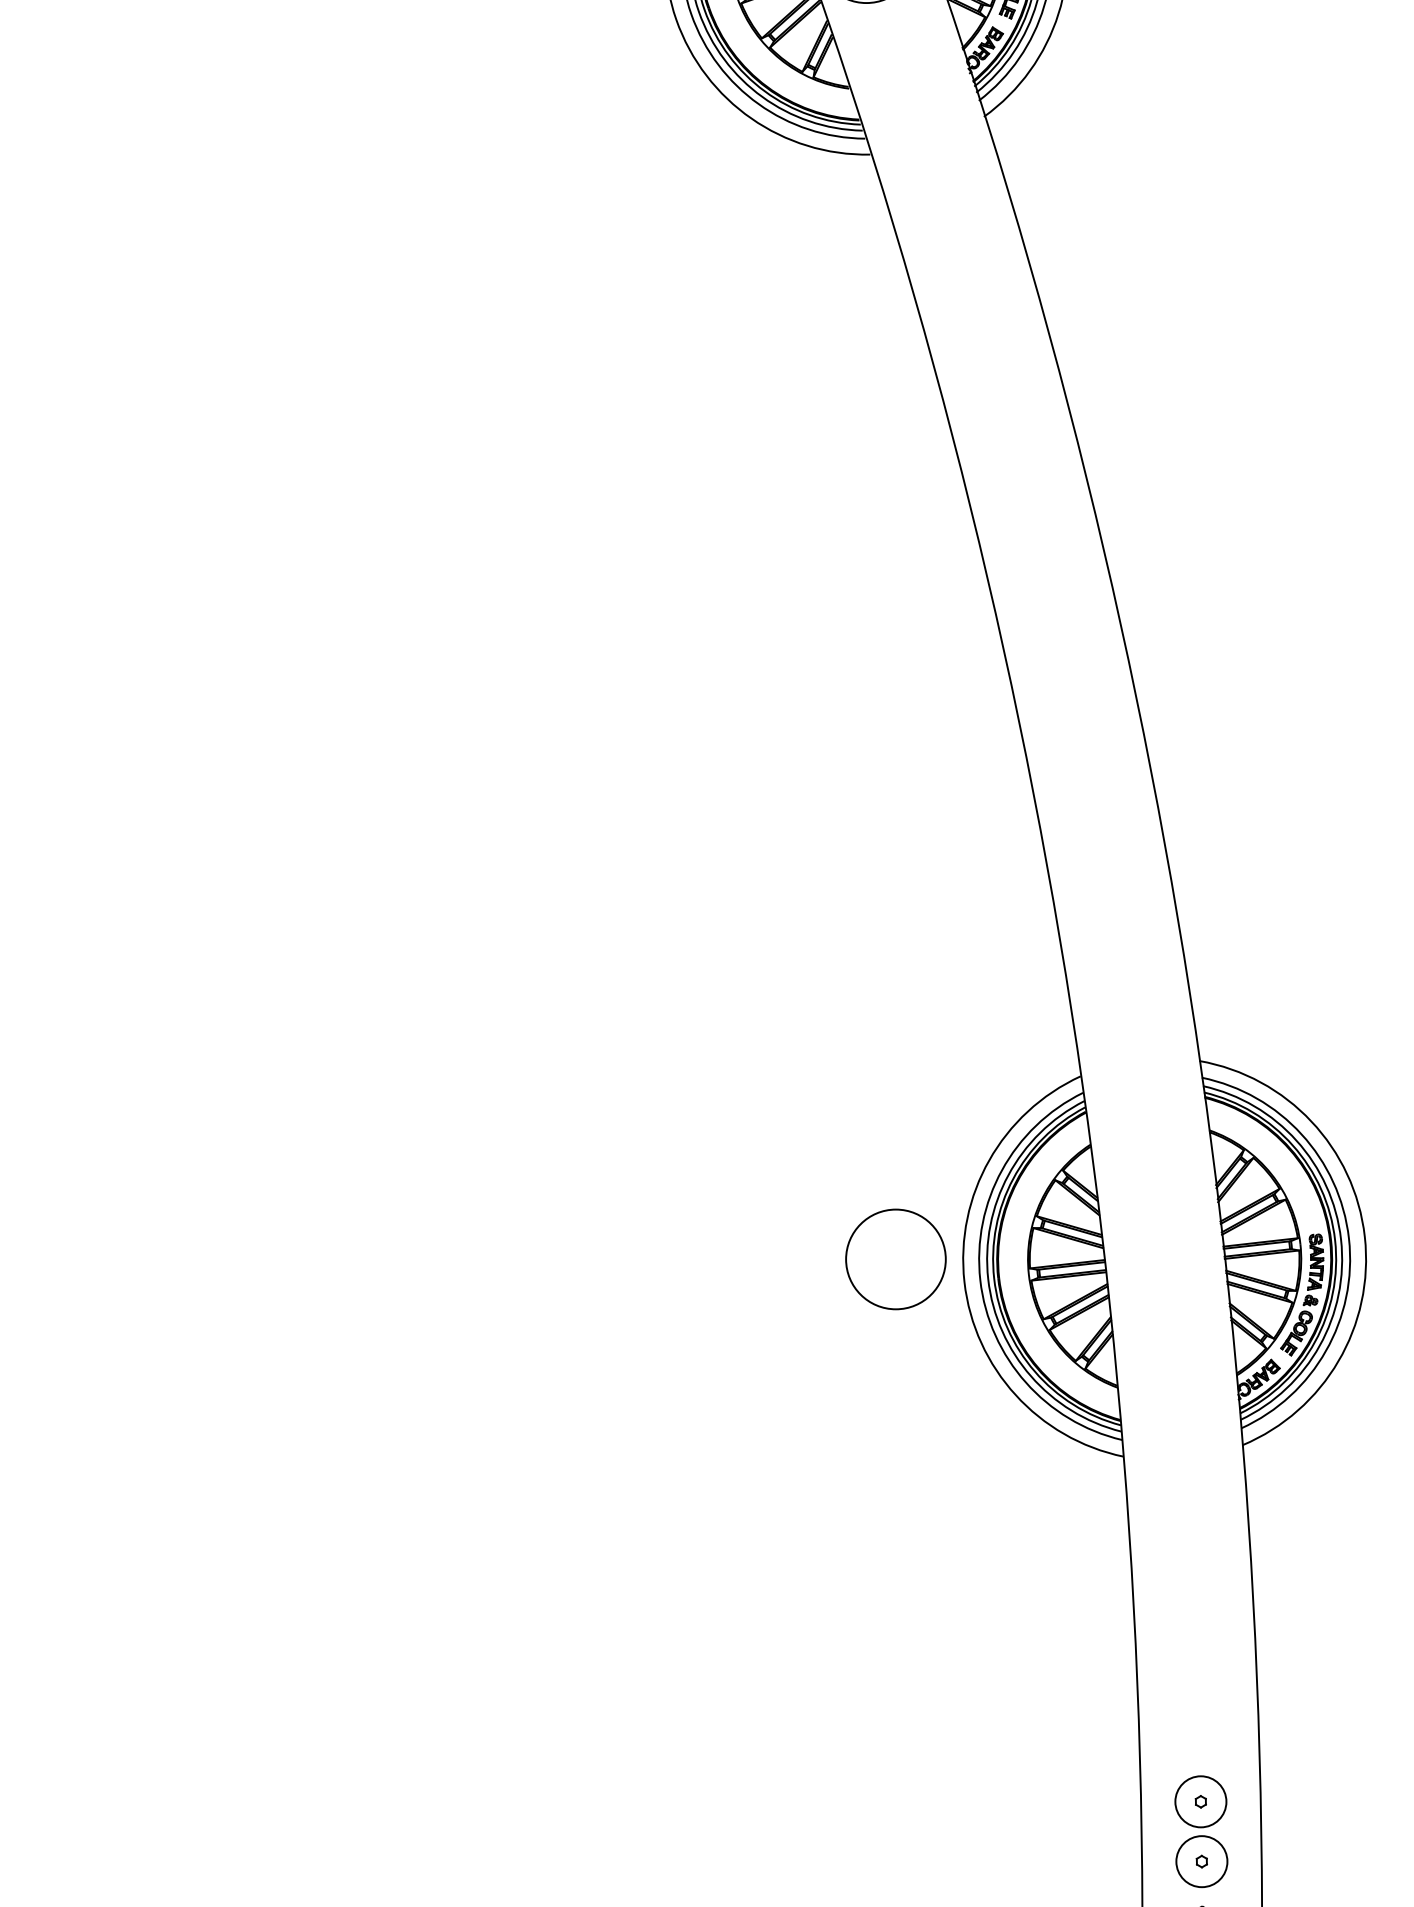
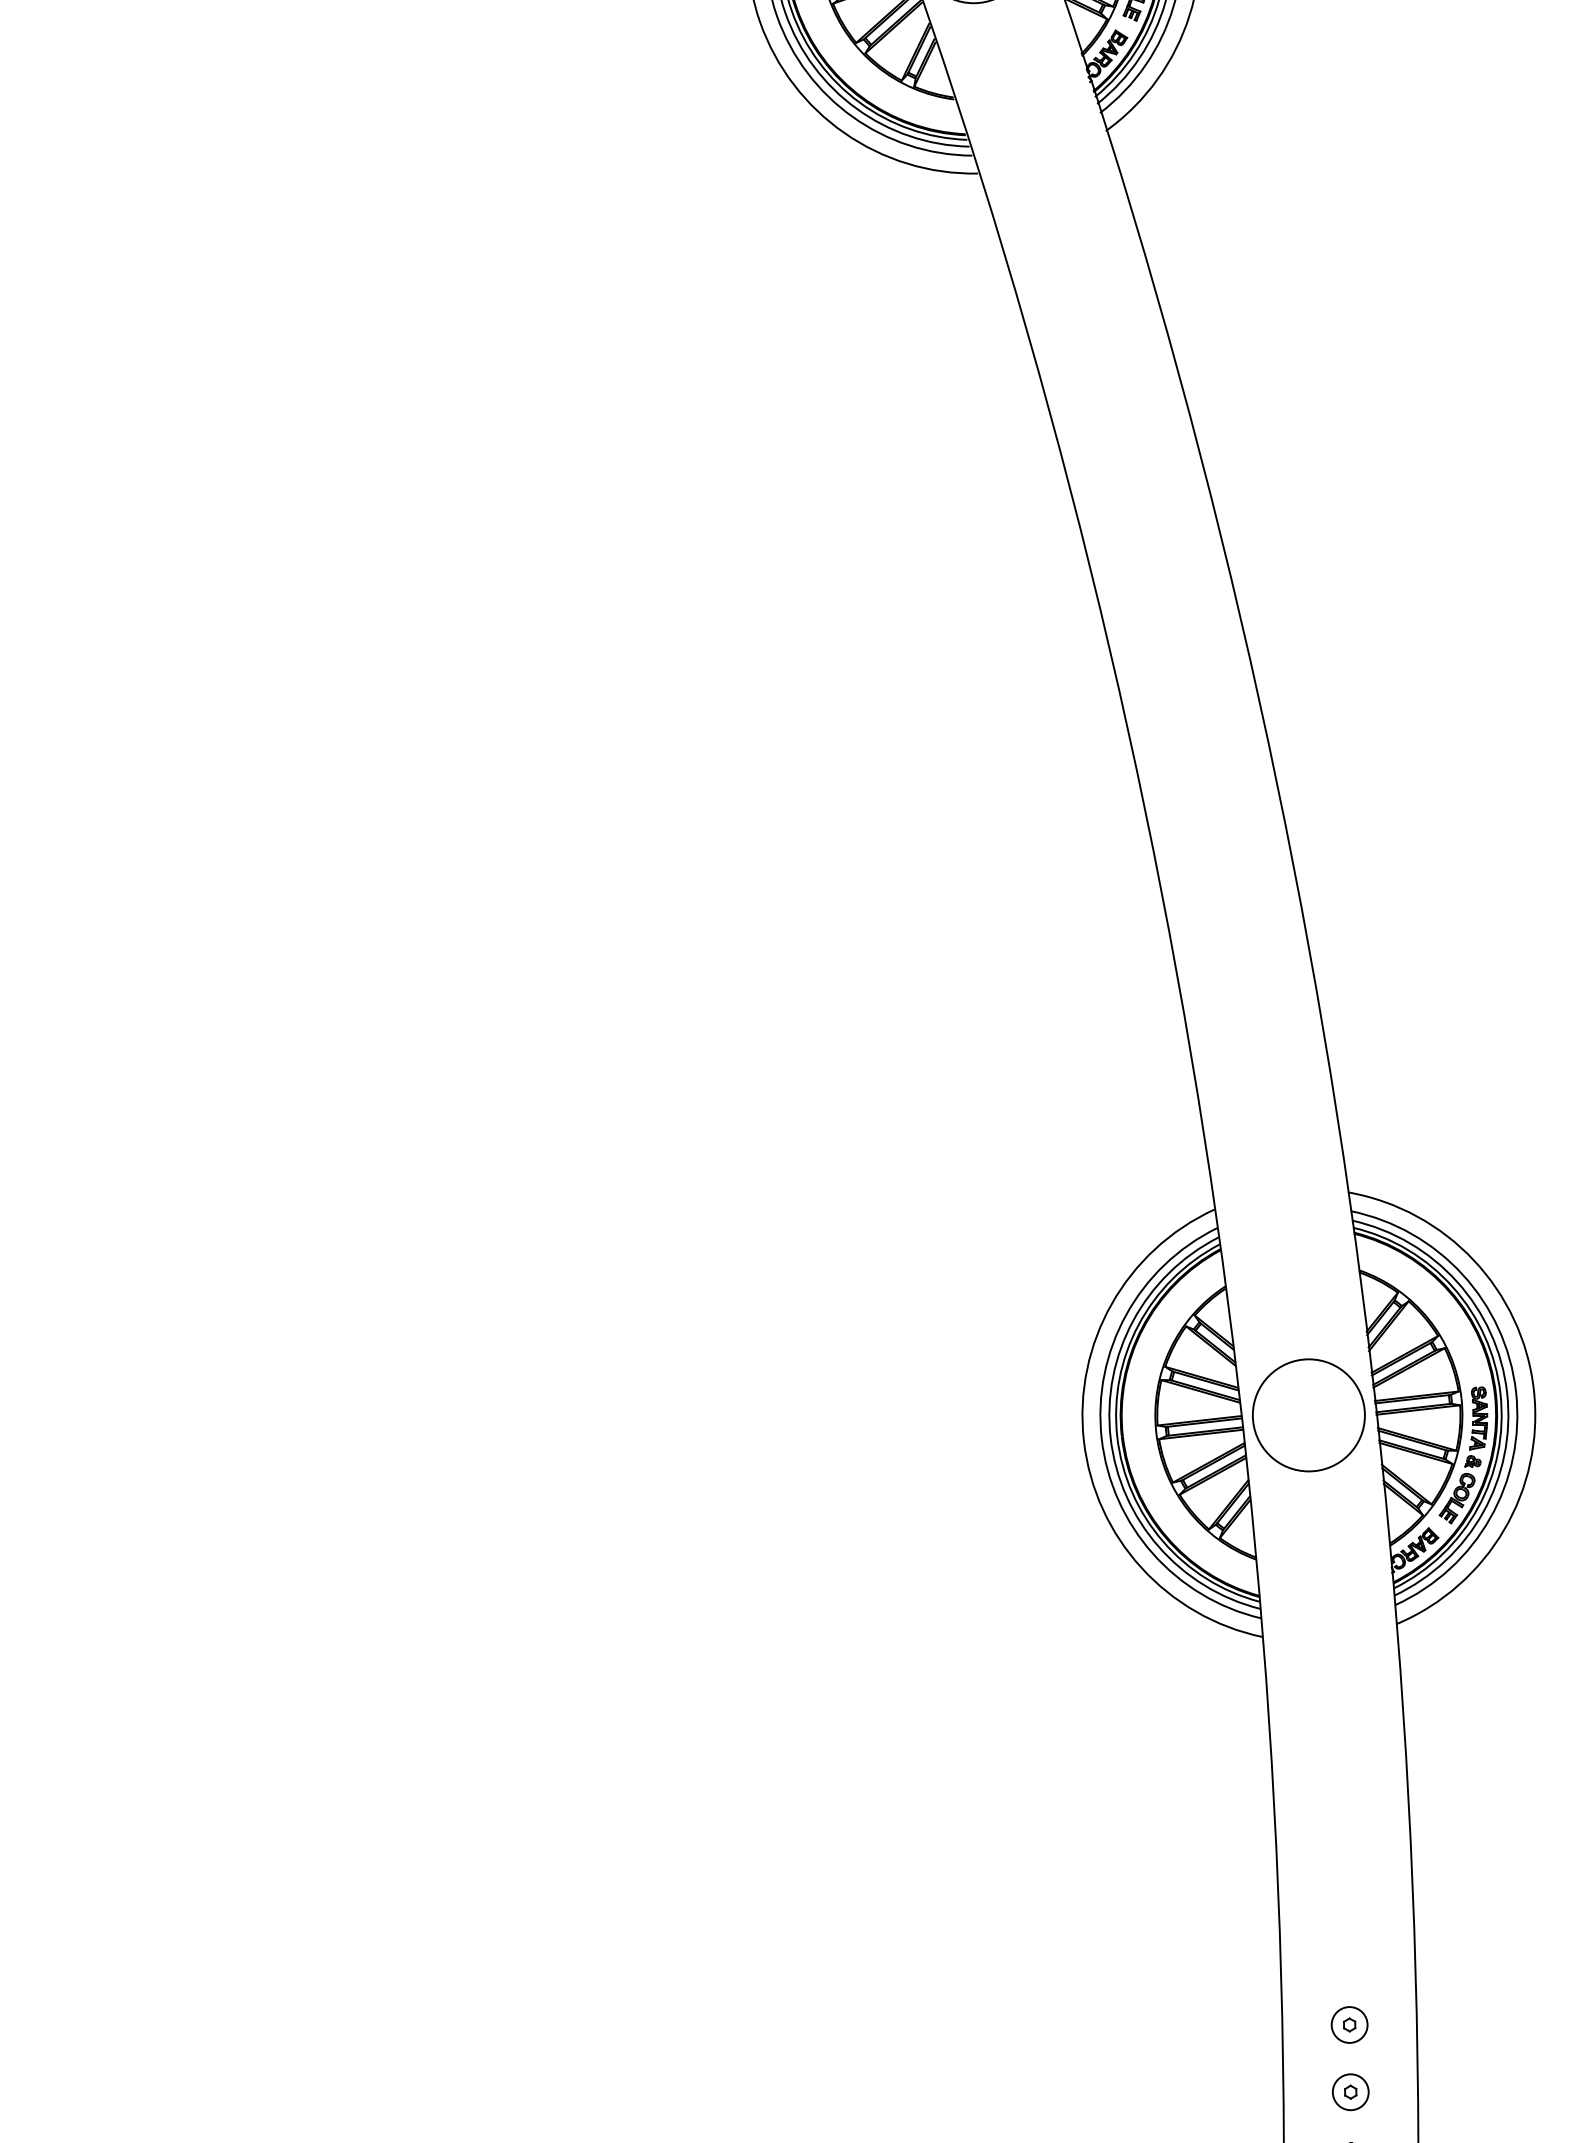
circle: (895, 1259) -> (1308, 1415), moved
circle: (1200, 1801) -> (1349, 2024), size x0.62
circle: (1201, 1861) -> (1350, 2092), size x0.62

